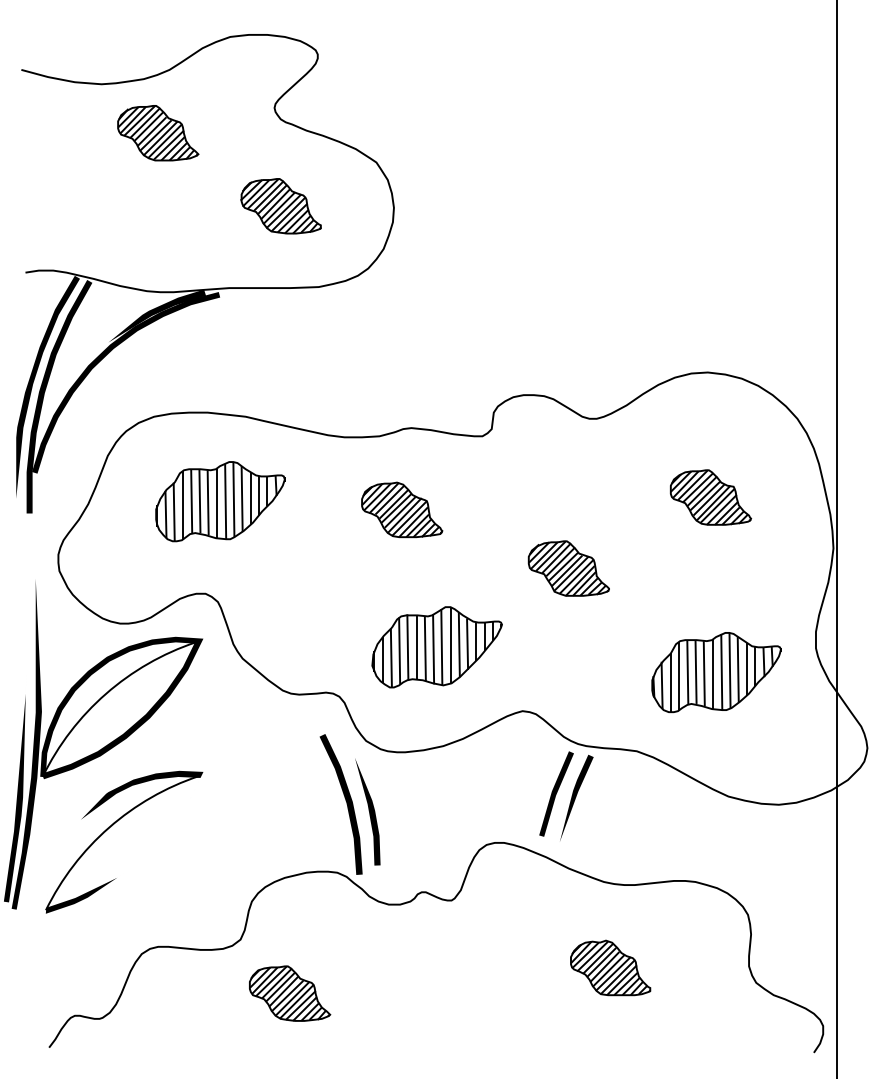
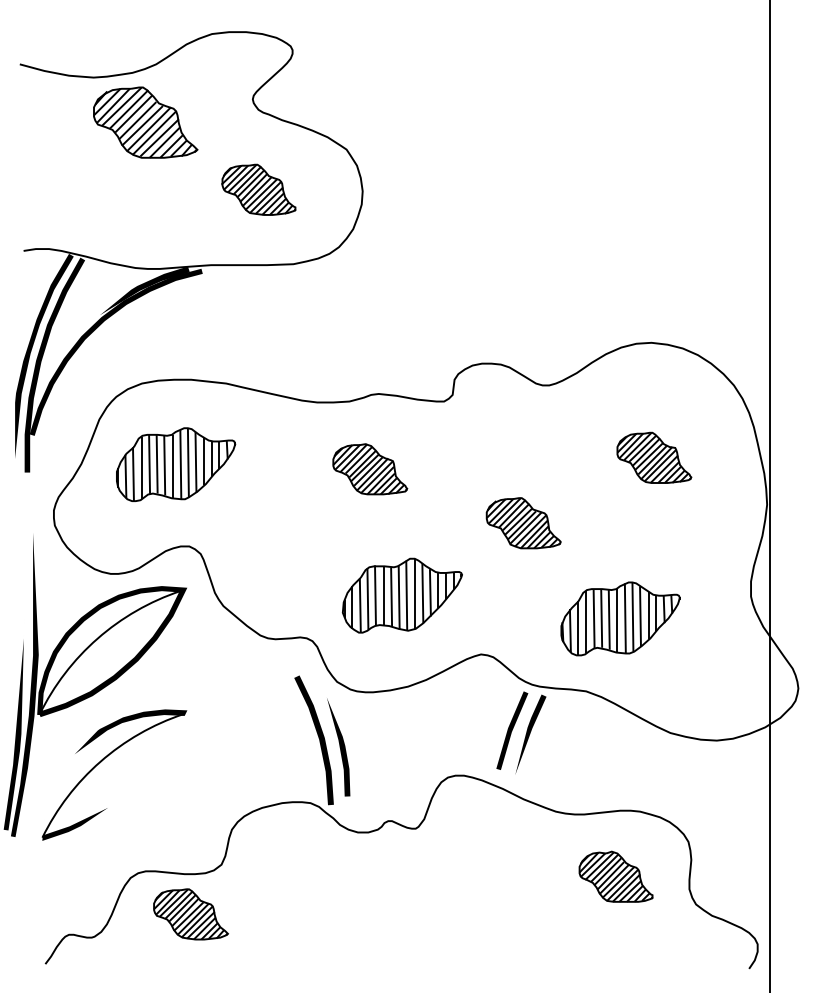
part: (157, 133) -> (145, 122), size x1.4
part: (220, 501) -> (176, 464), moved
part: (716, 672) -> (620, 618), moved
part: (610, 967) -> (615, 876), moved
part: (289, 993) -> (190, 914), moved

